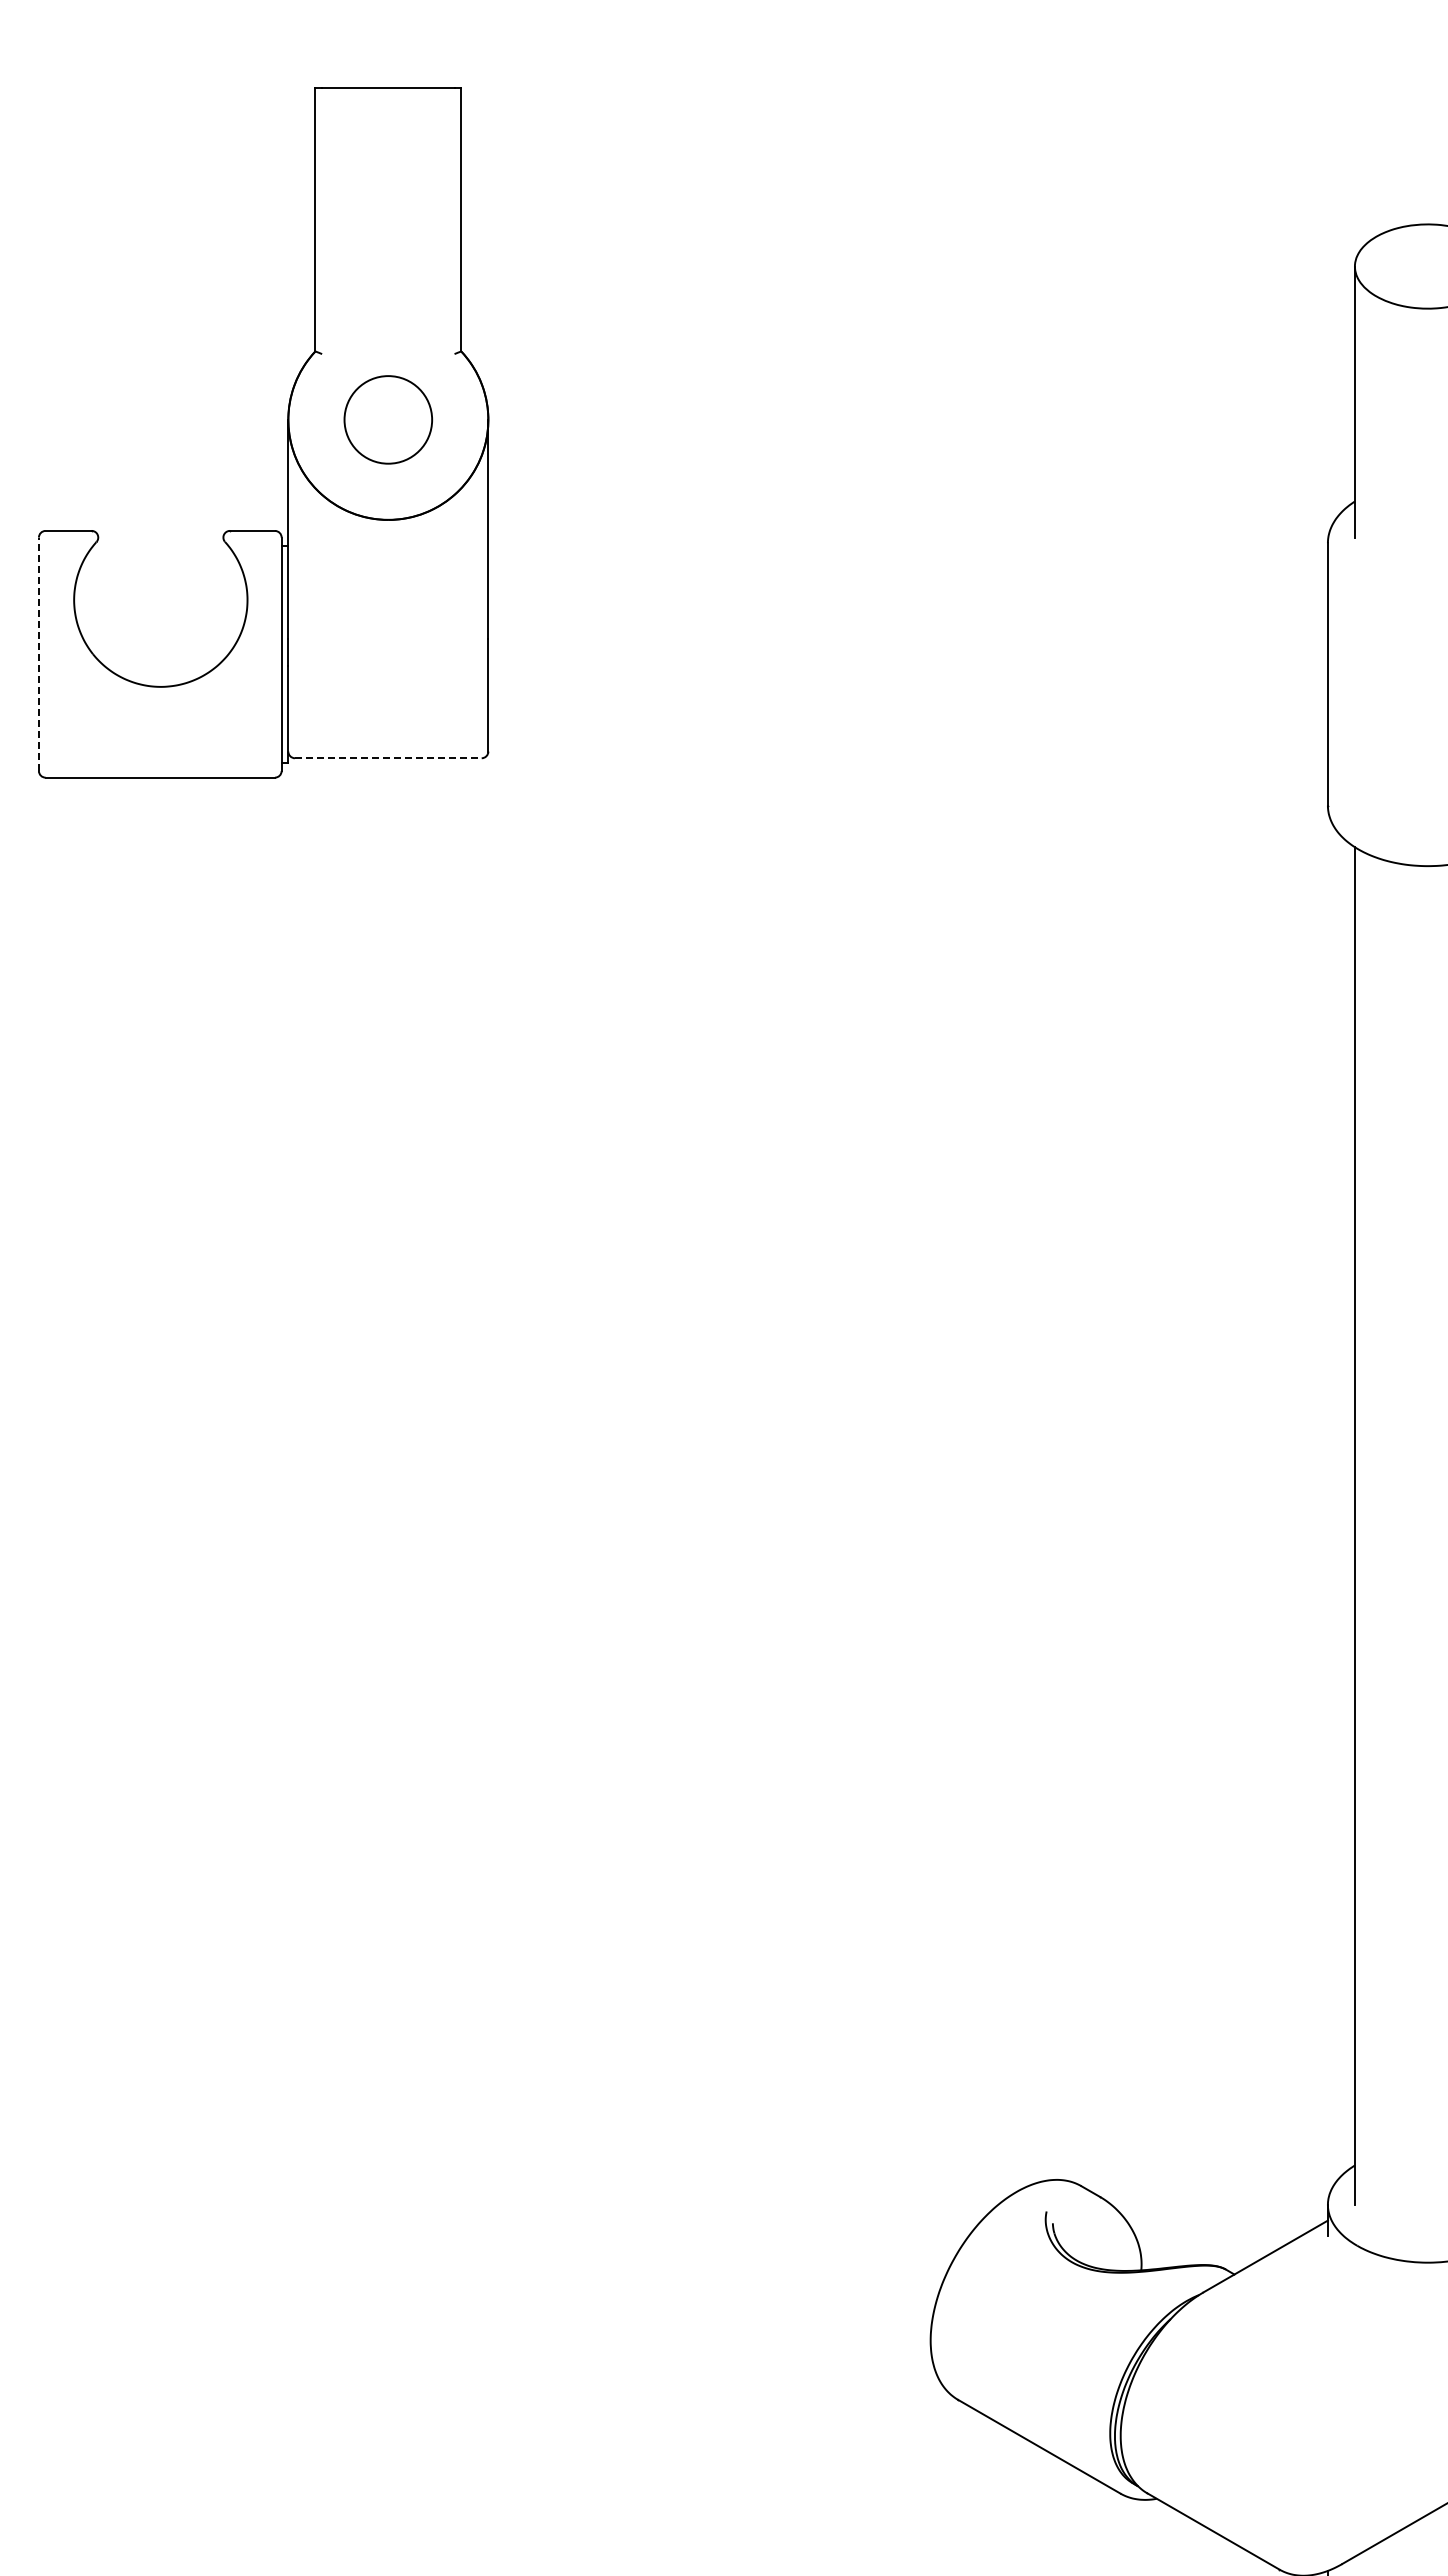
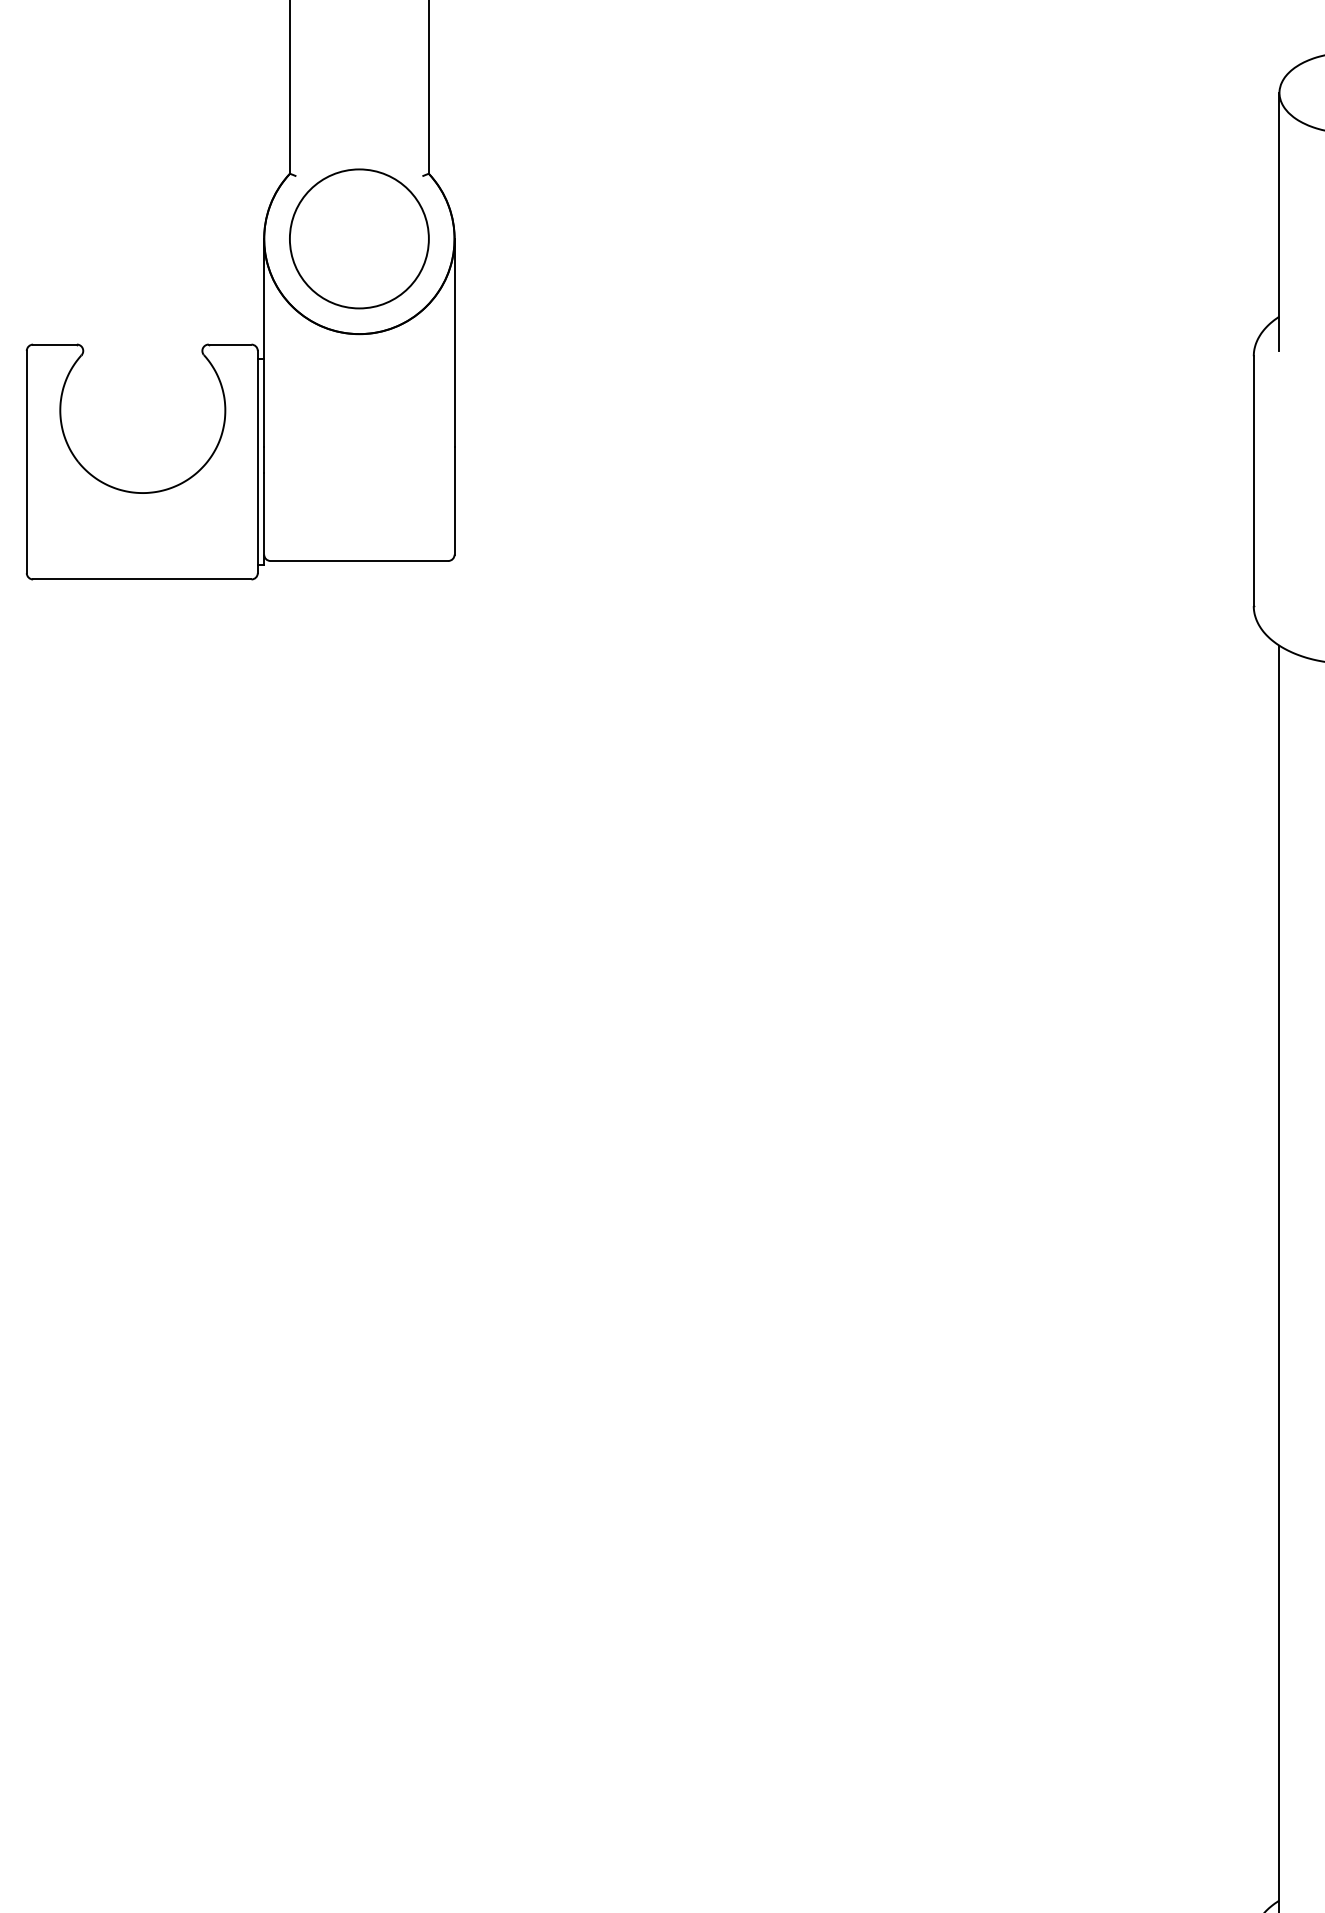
circle: (388, 419) -> (359, 238), size x1.67
line: (38, 654) -> (26, 462), dashed -> solid
line: (388, 758) -> (359, 561), dashed -> solid

